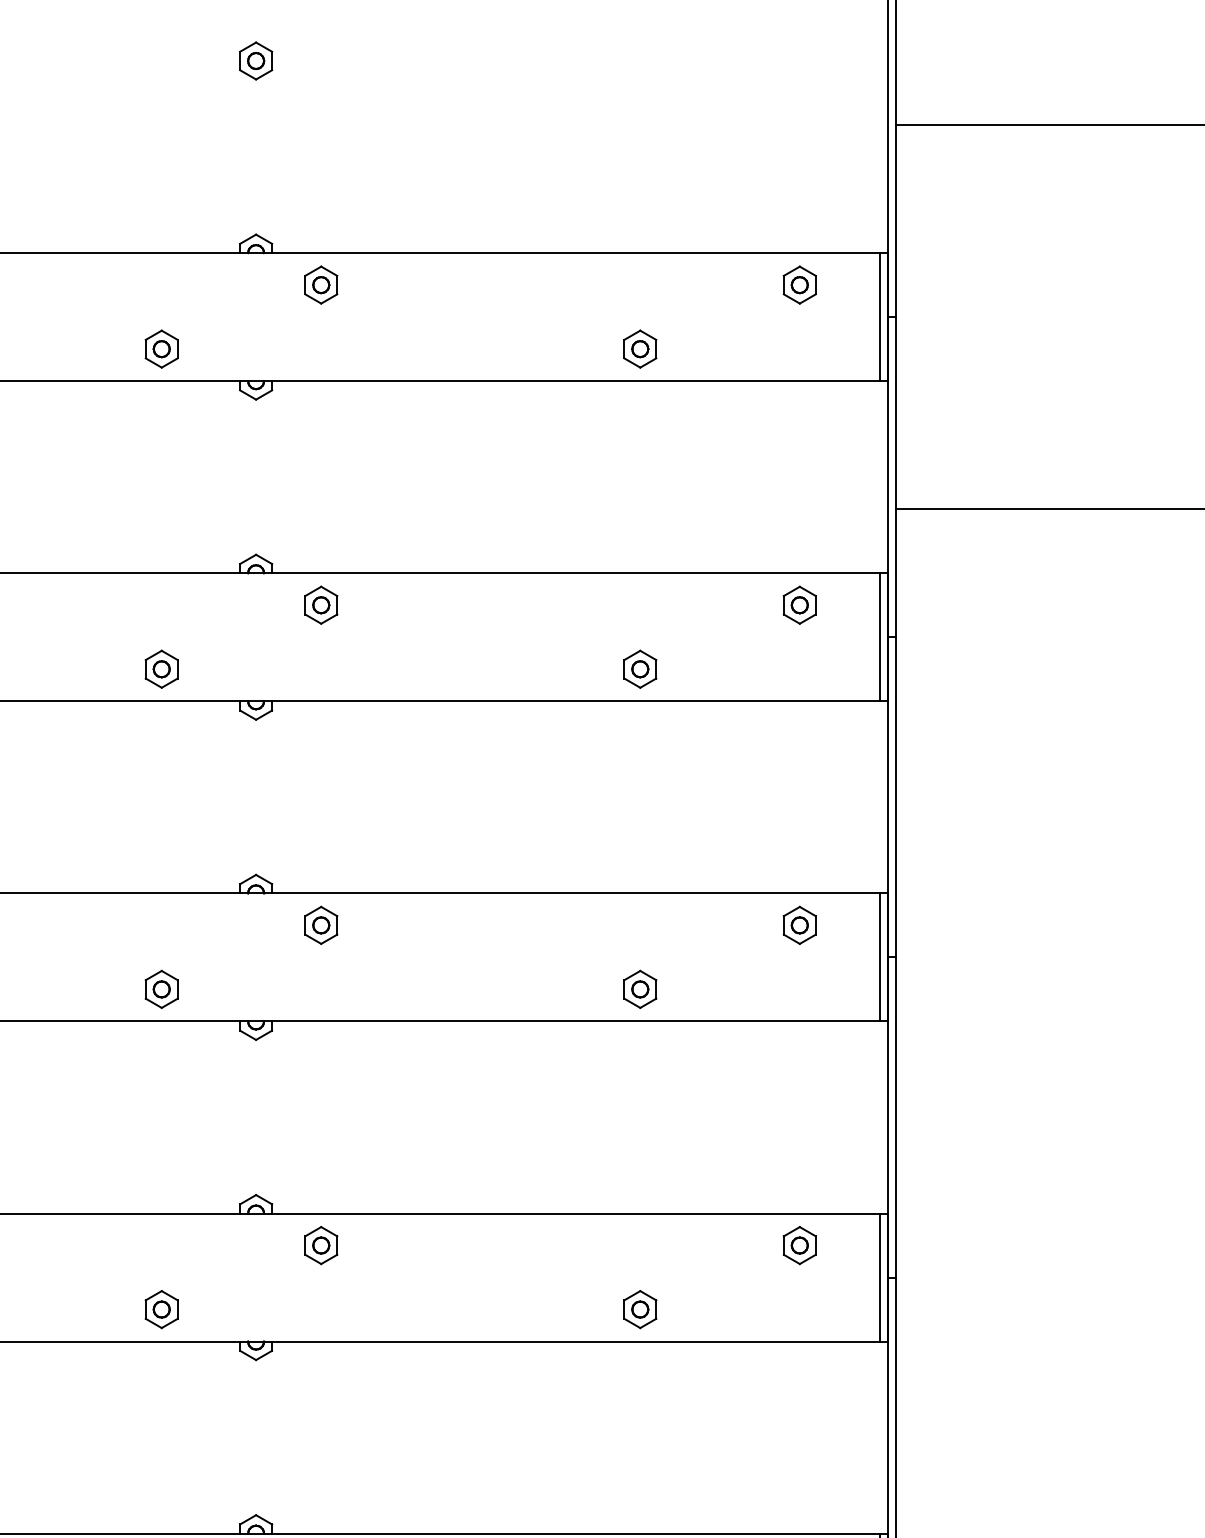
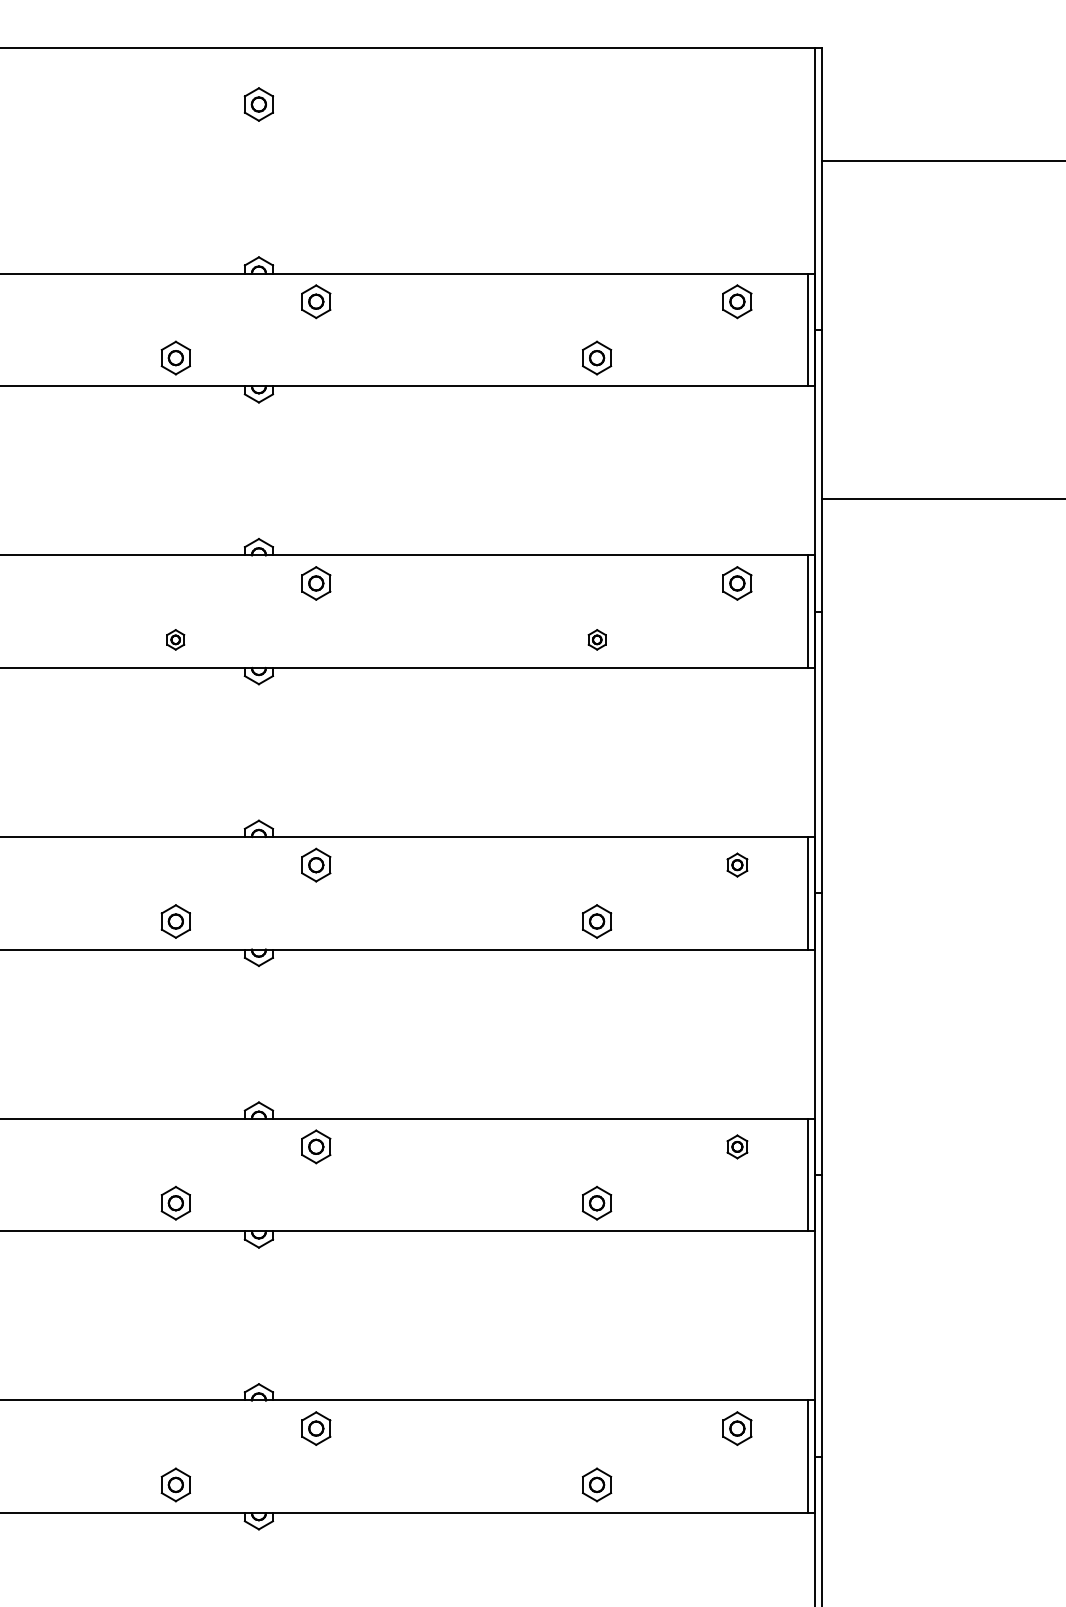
part: (161, 668) -> (175, 639), size x0.6
part: (640, 668) -> (597, 639), size x0.6
part: (799, 924) -> (737, 864), size x0.7
part: (799, 1245) -> (737, 1146), size x0.7

